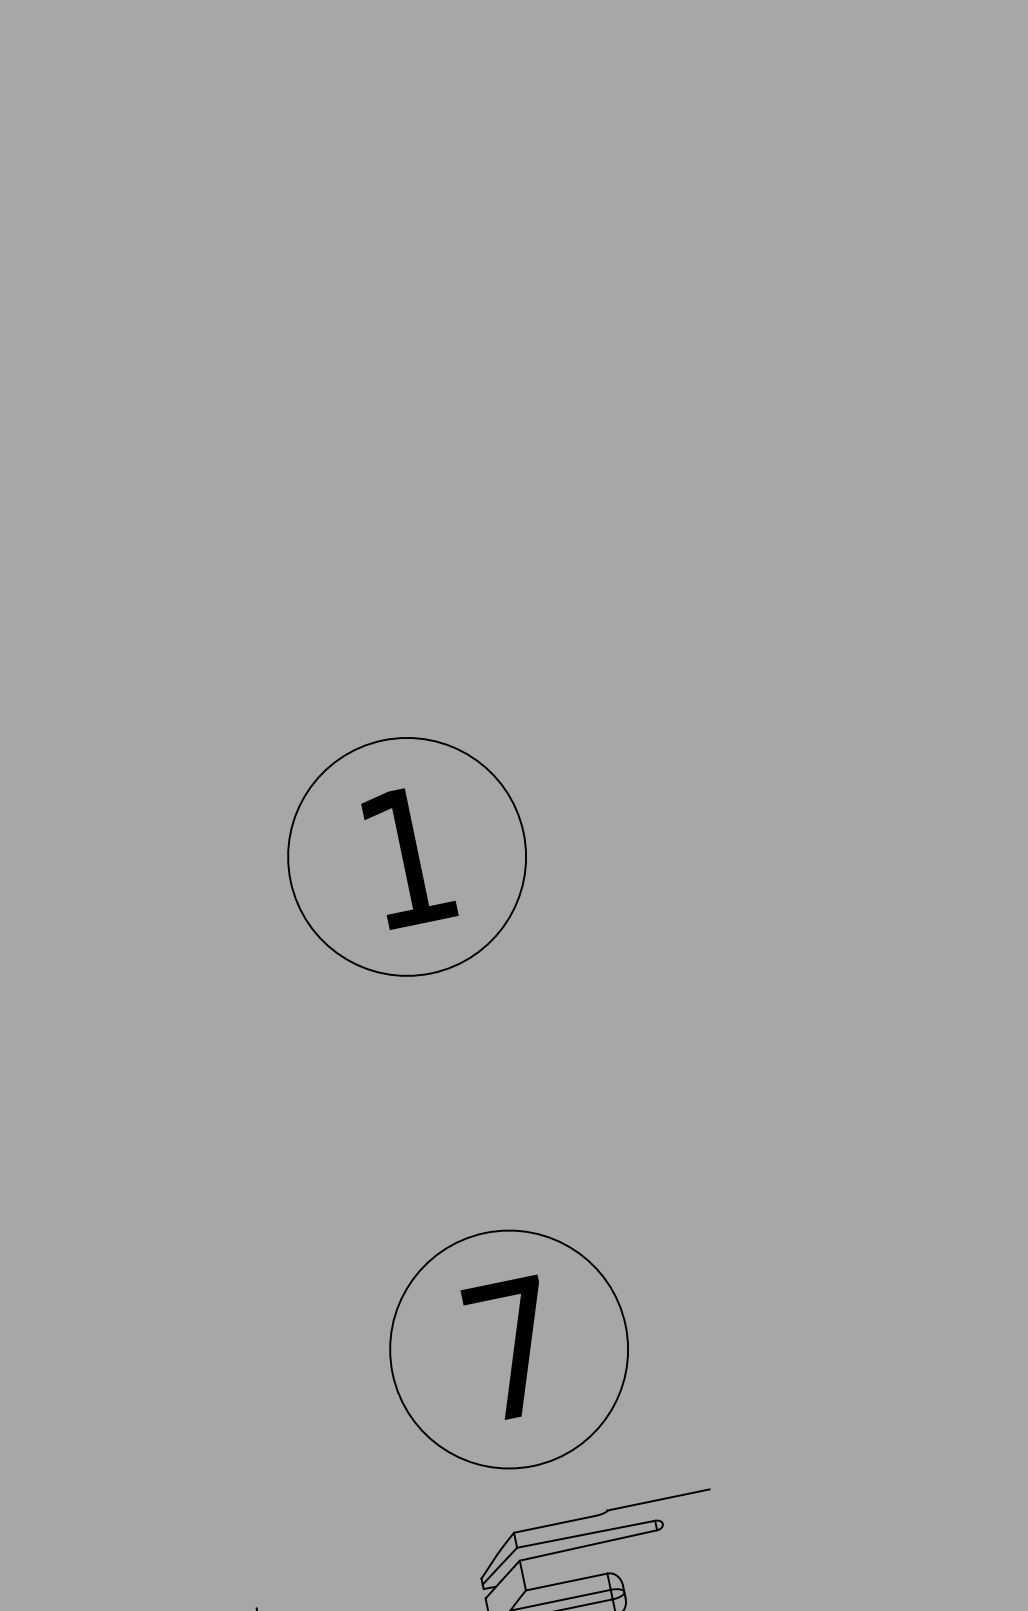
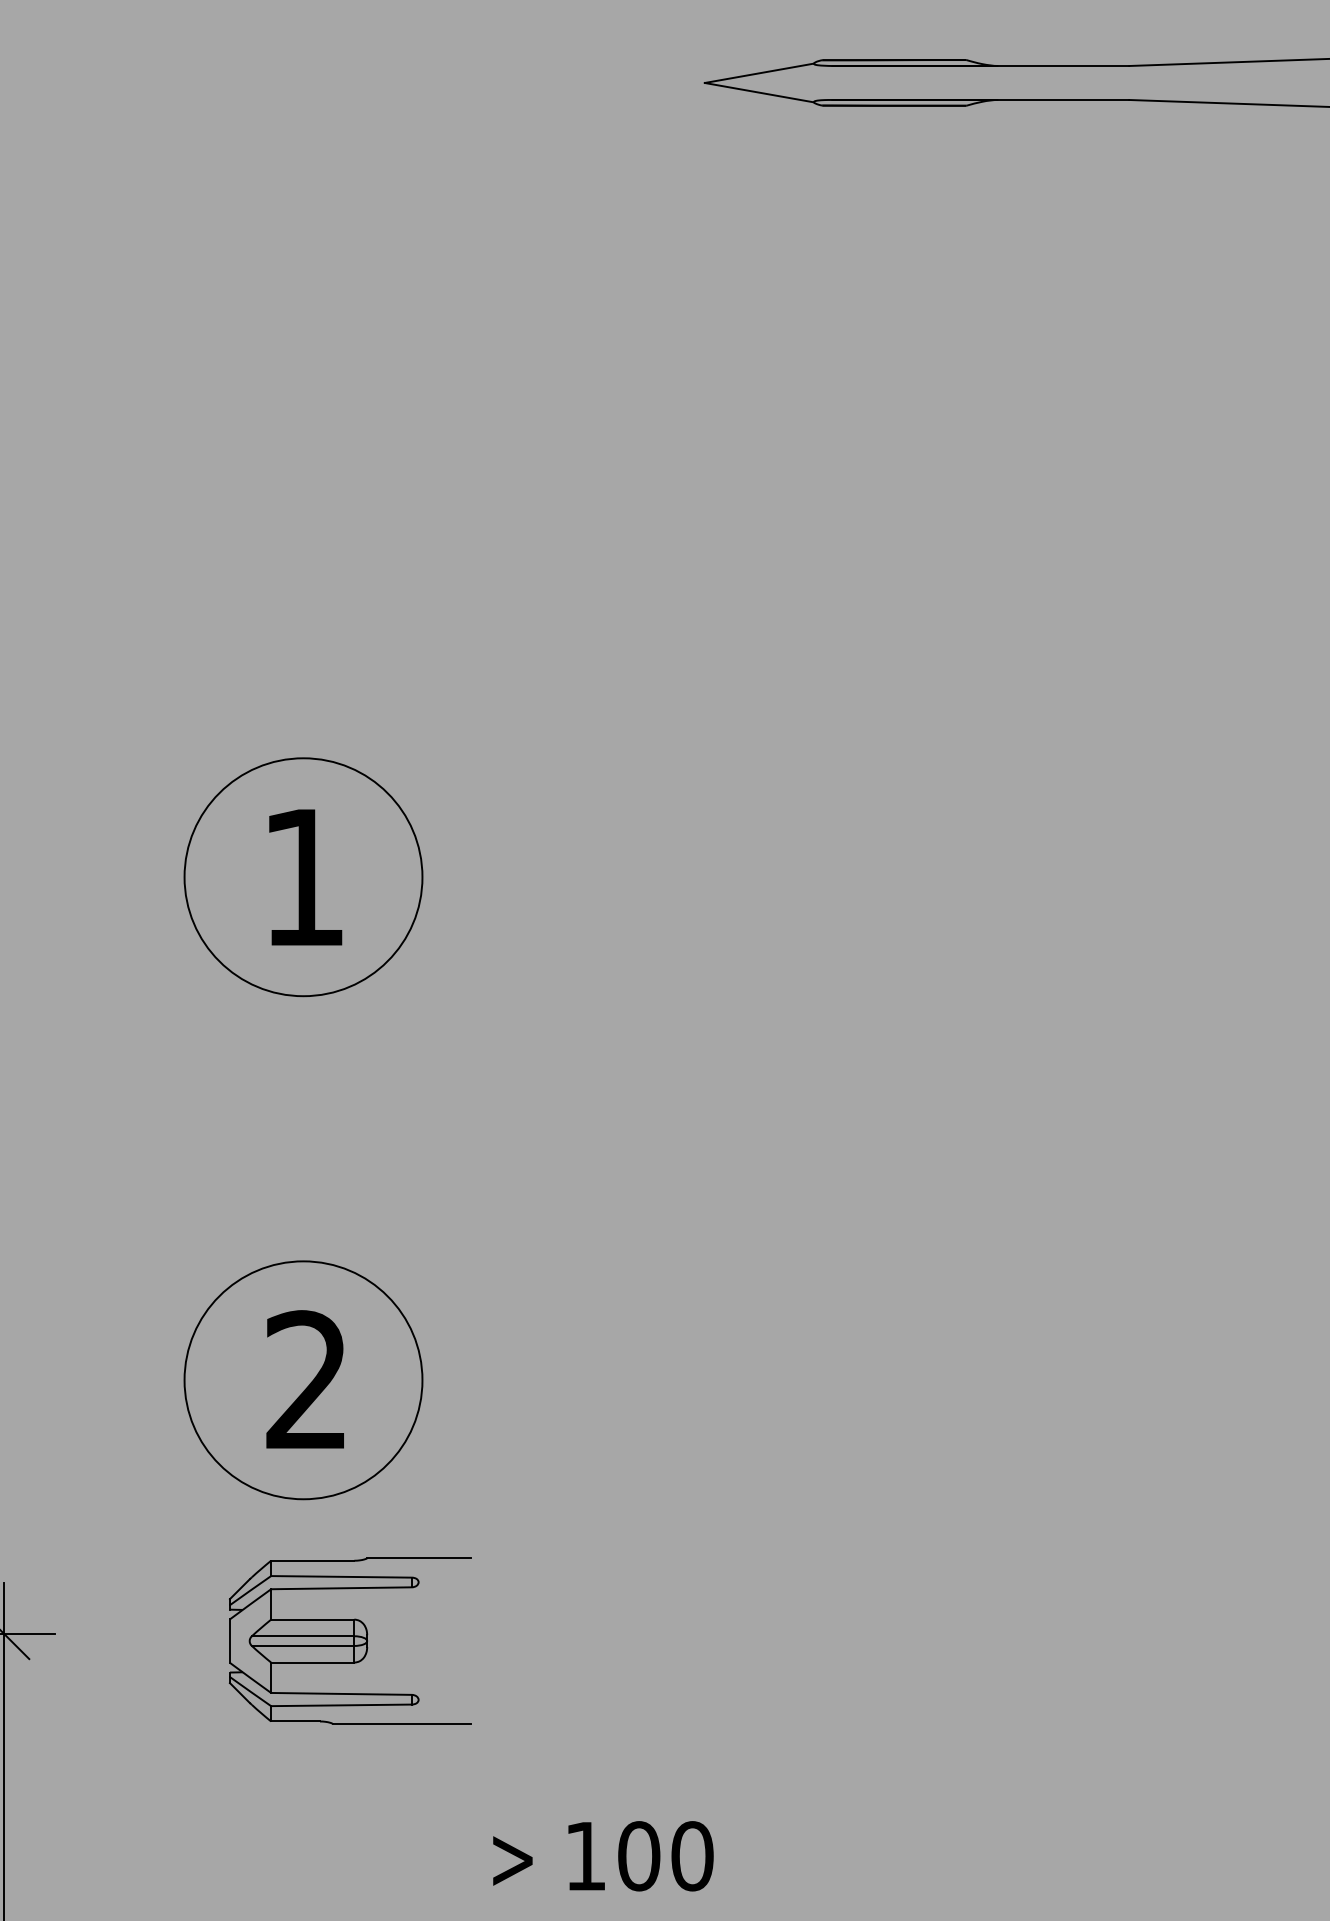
text: (511, 1348) -> (306, 1379), 7 -> 2

